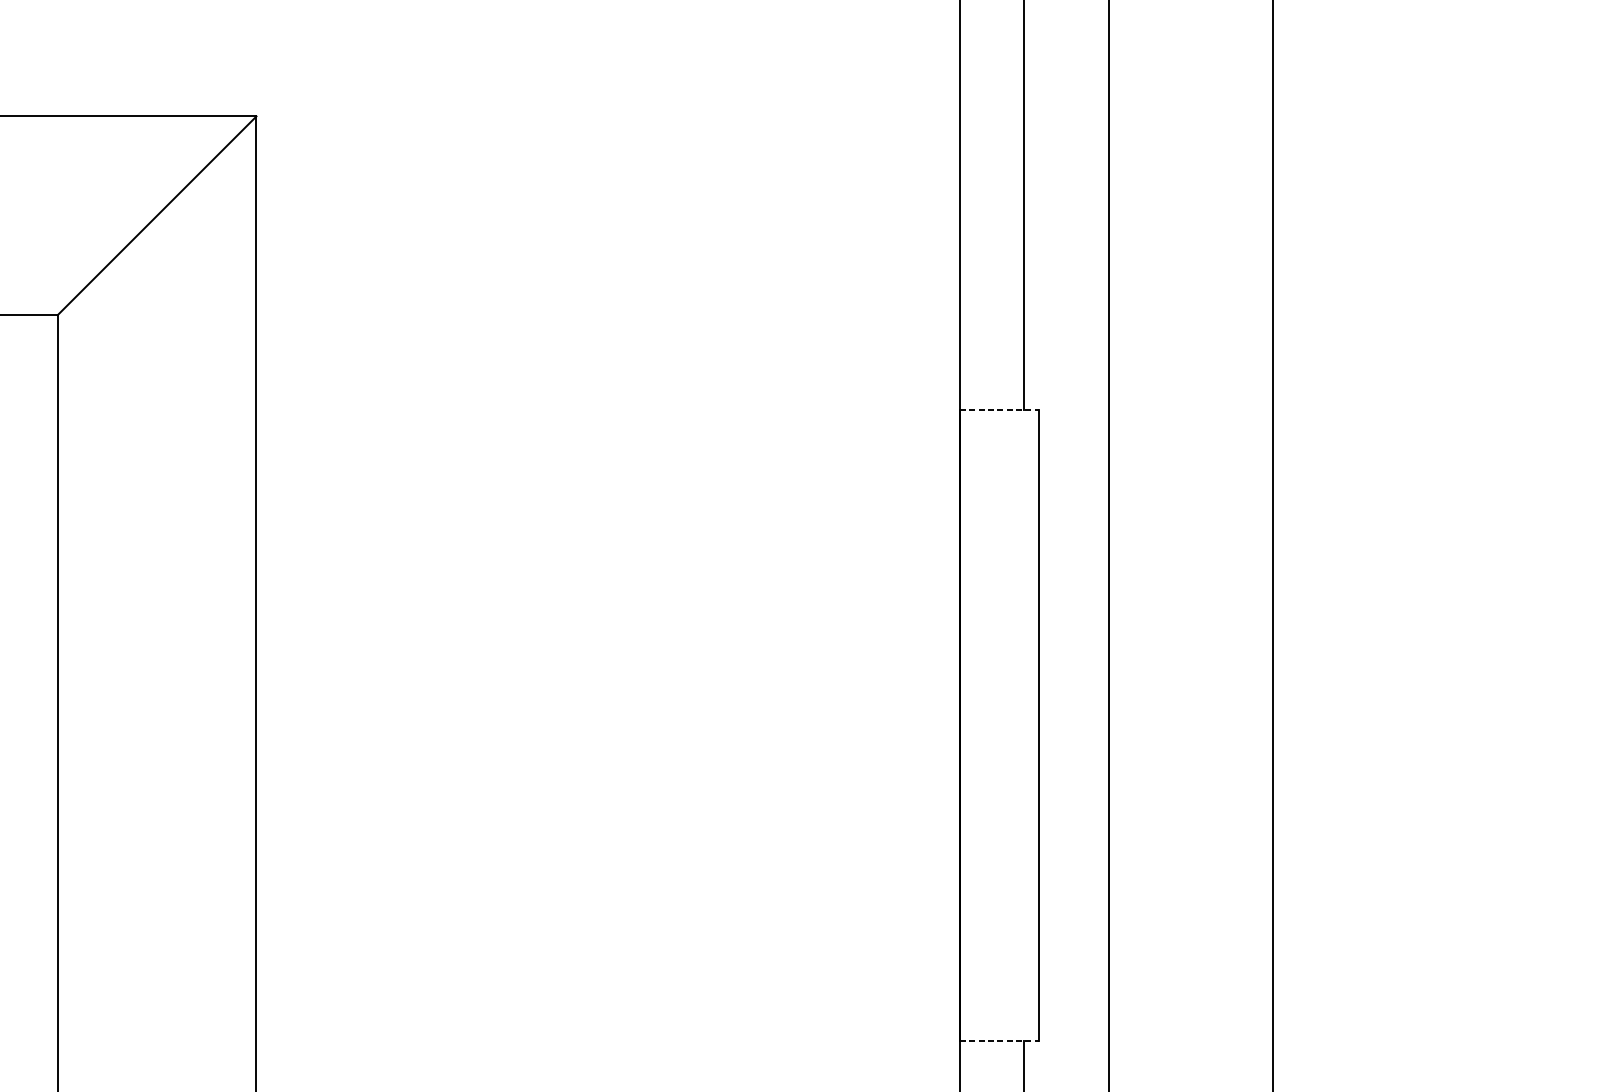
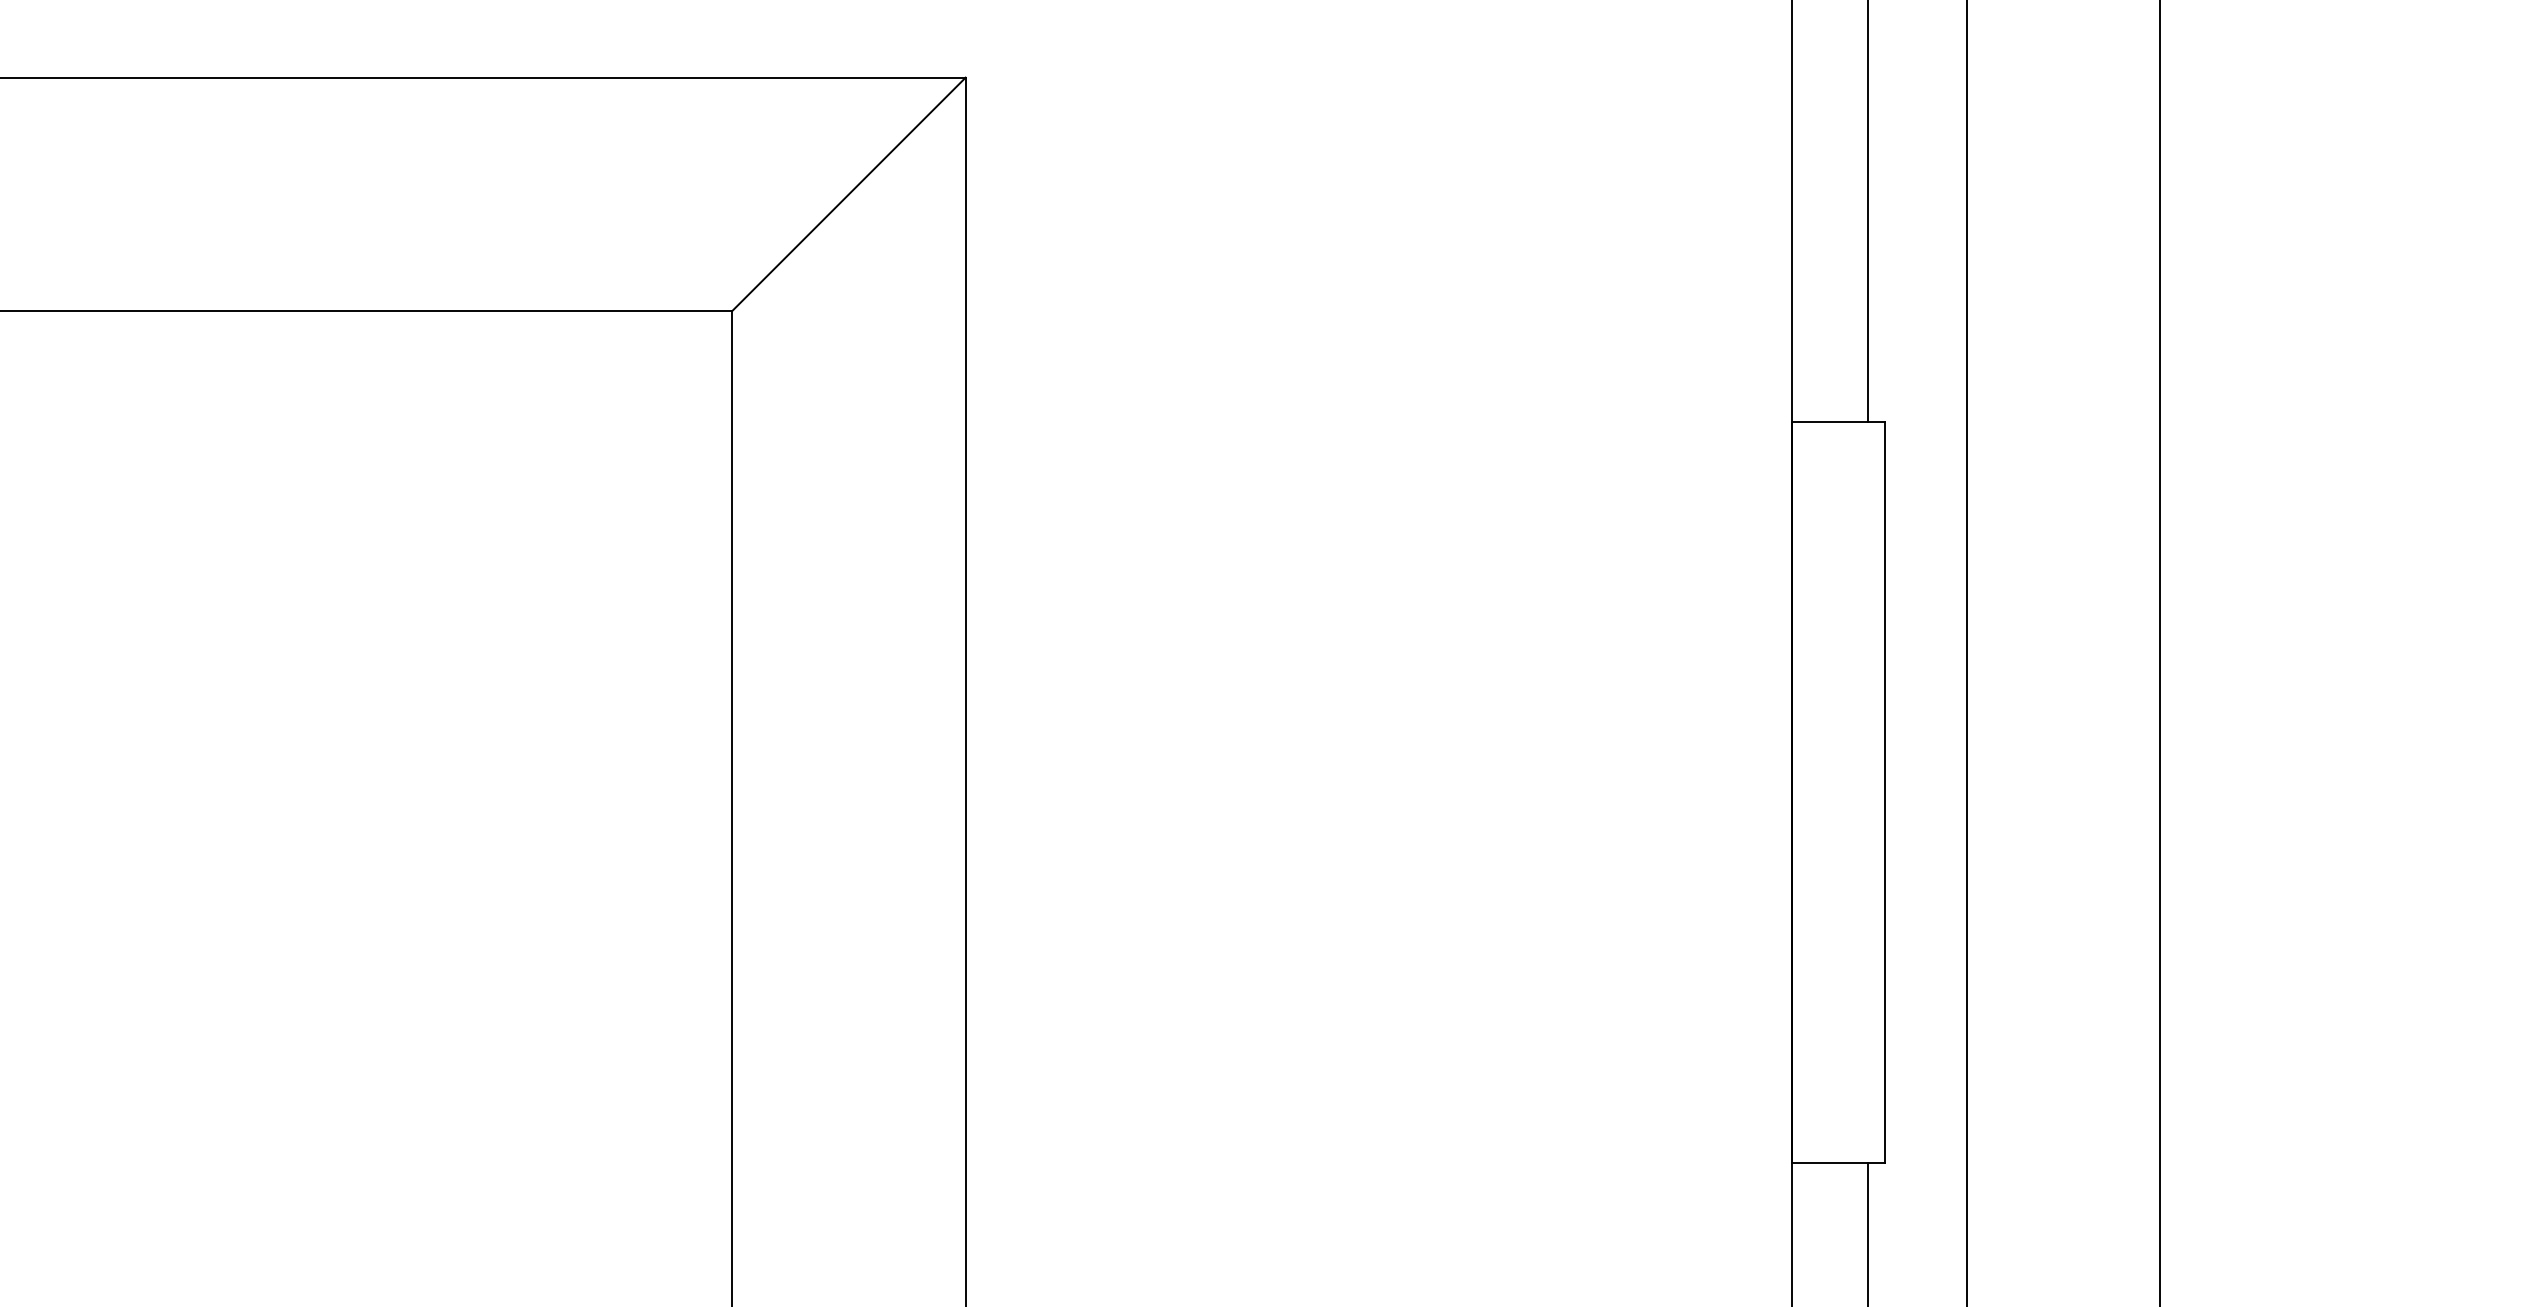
line: (999, 409) -> (1838, 422), dashed -> solid
line: (999, 1040) -> (1838, 1163), dashed -> solid

